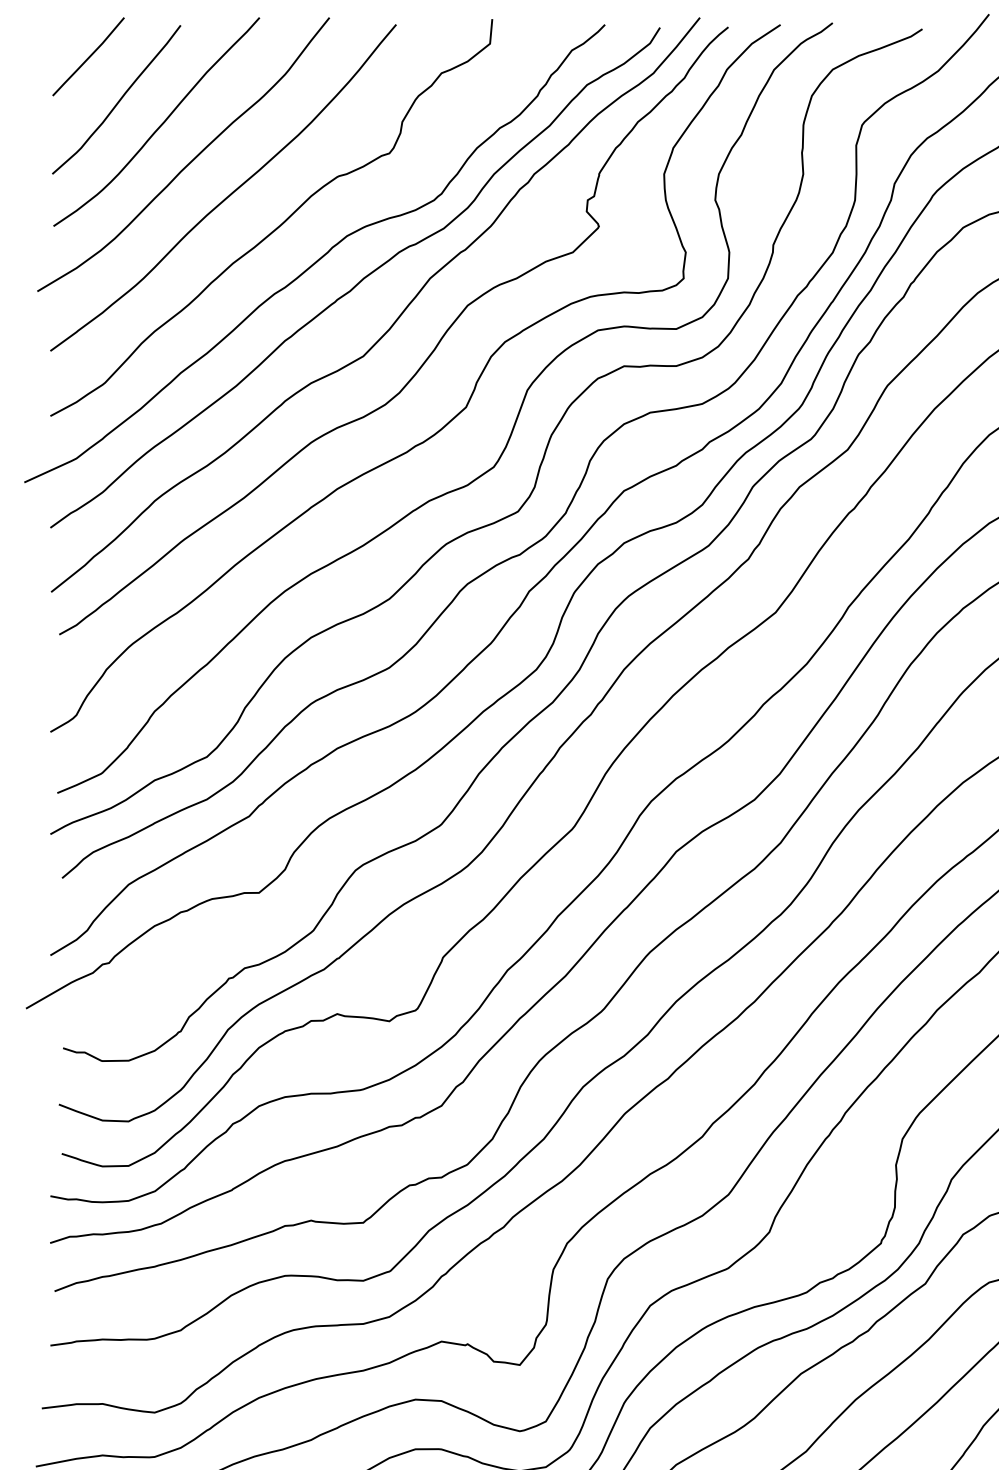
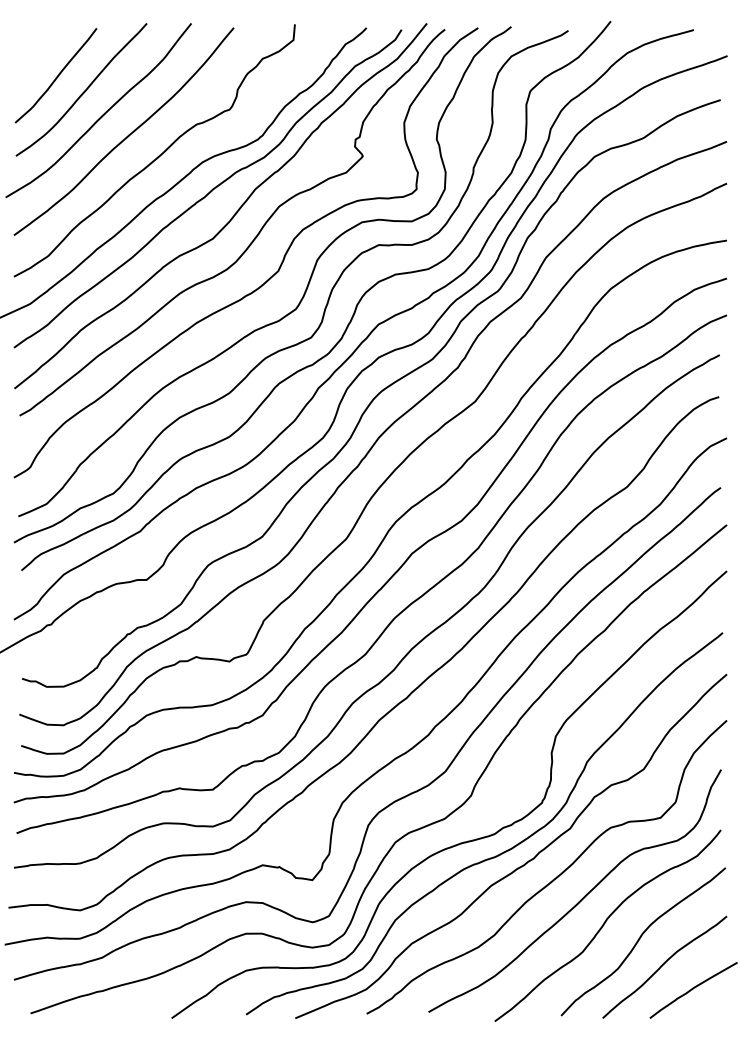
line: (88, 57) -> (38, 48), removed

